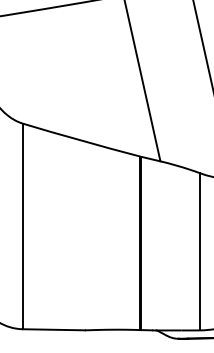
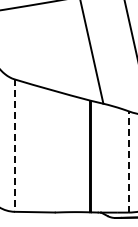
line: (22, 227) -> (14, 146), solid -> dashed
line: (199, 251) -> (128, 161), solid -> dashed

